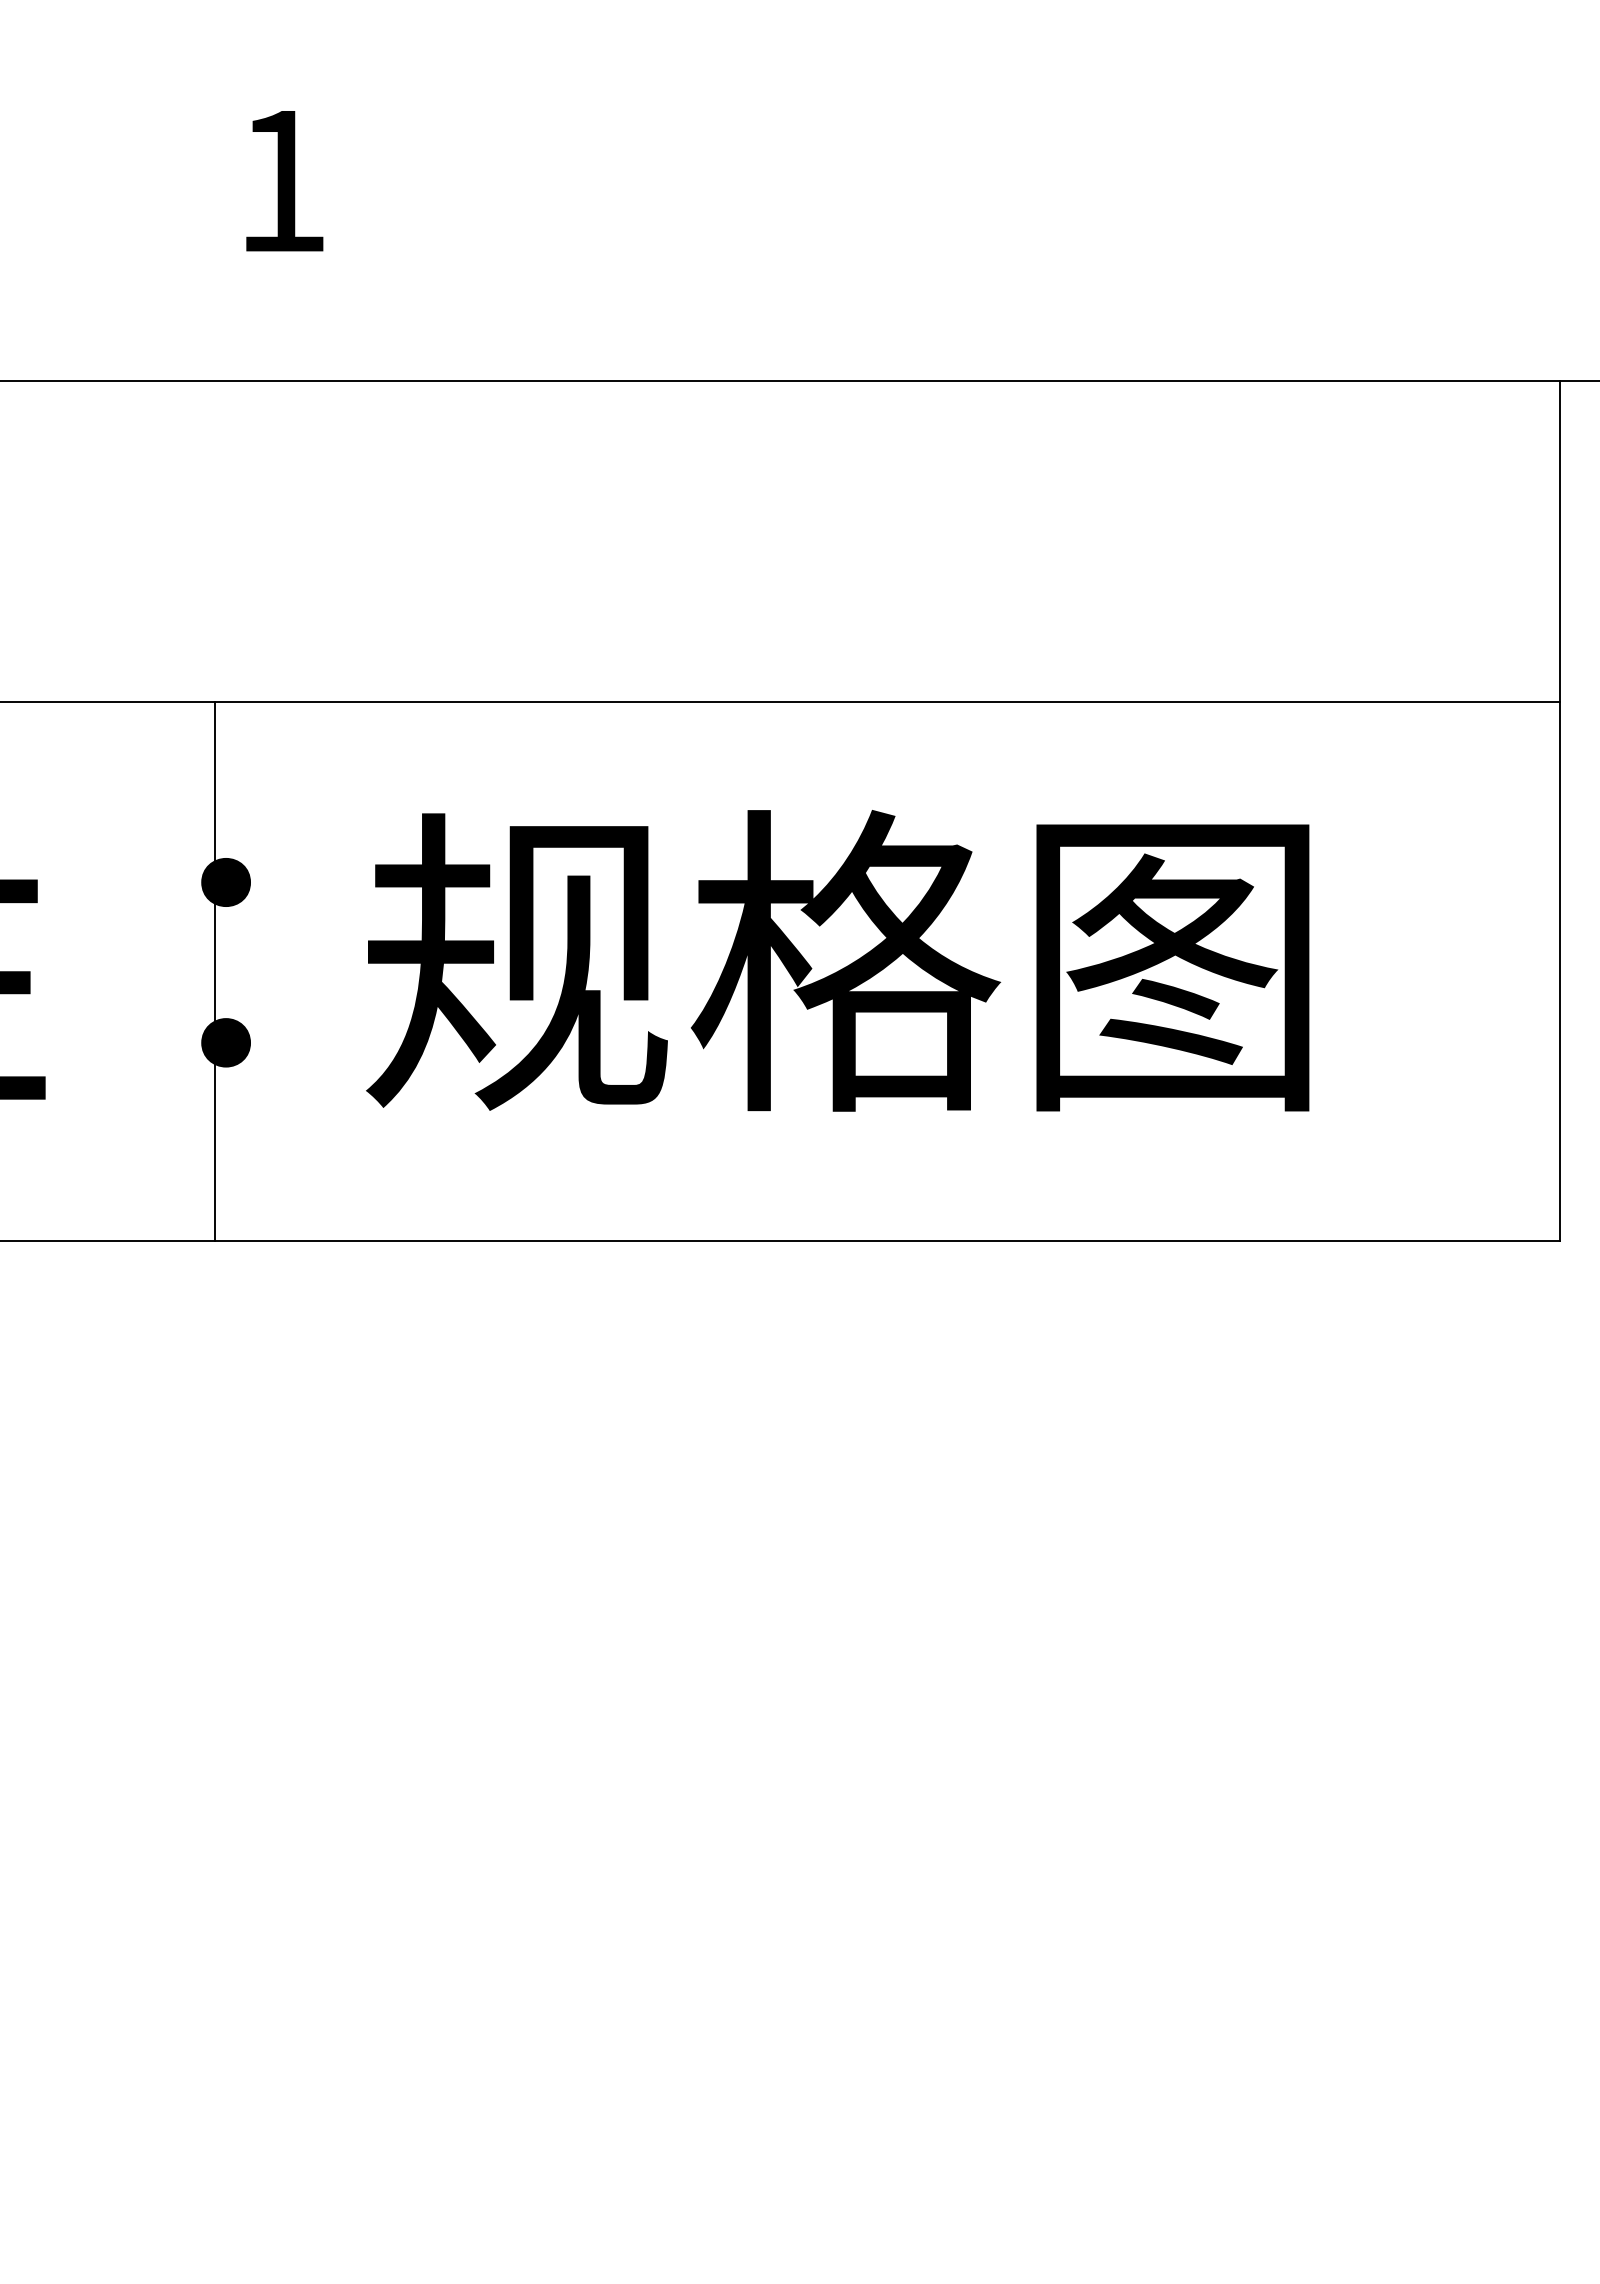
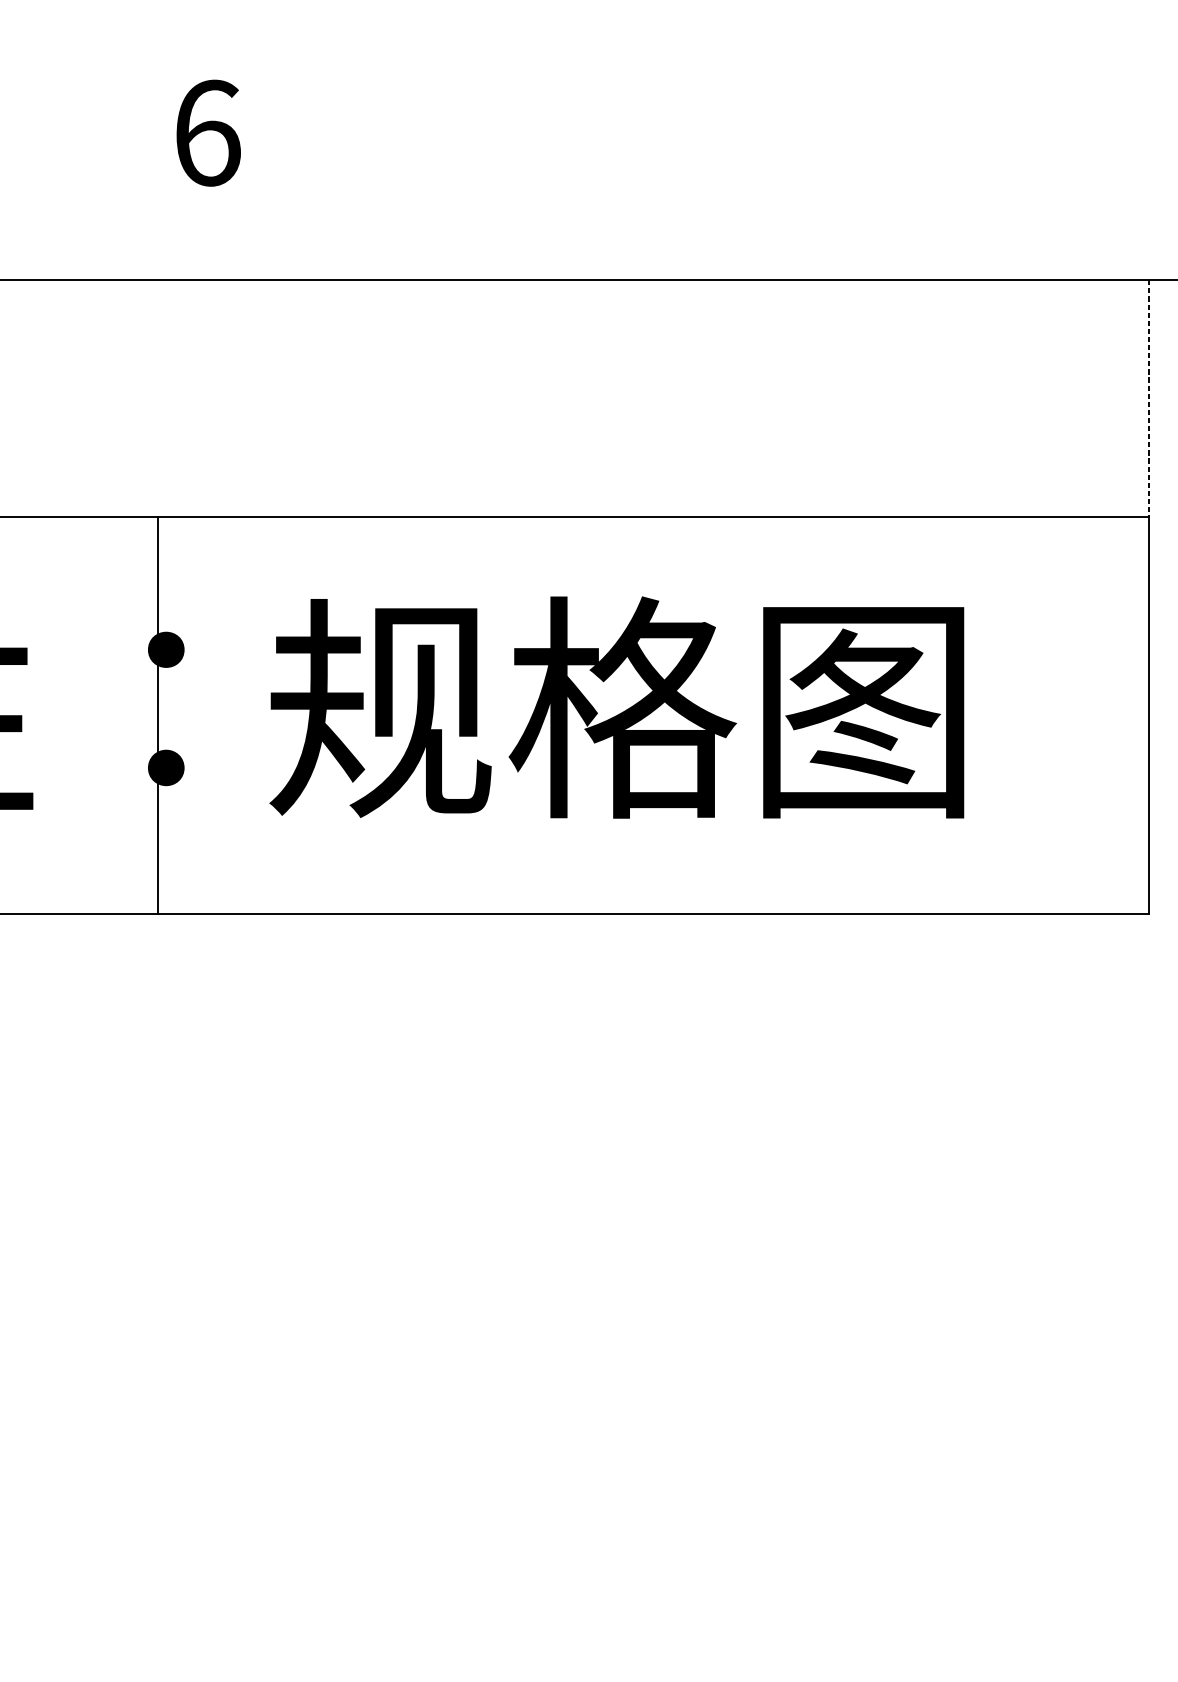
text: (283, 180) -> (208, 132), 1 -> 6
line: (1560, 541) -> (1149, 398), solid -> dashed

